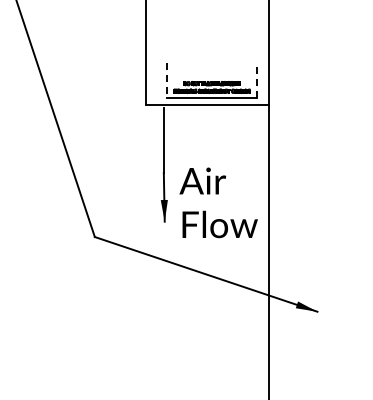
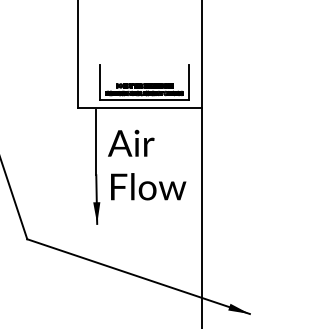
line: (256, 79) -> (188, 81), dashed -> solid
line: (167, 80) -> (99, 82), dashed -> solid
text: (218, 202) -> (146, 164), moved

